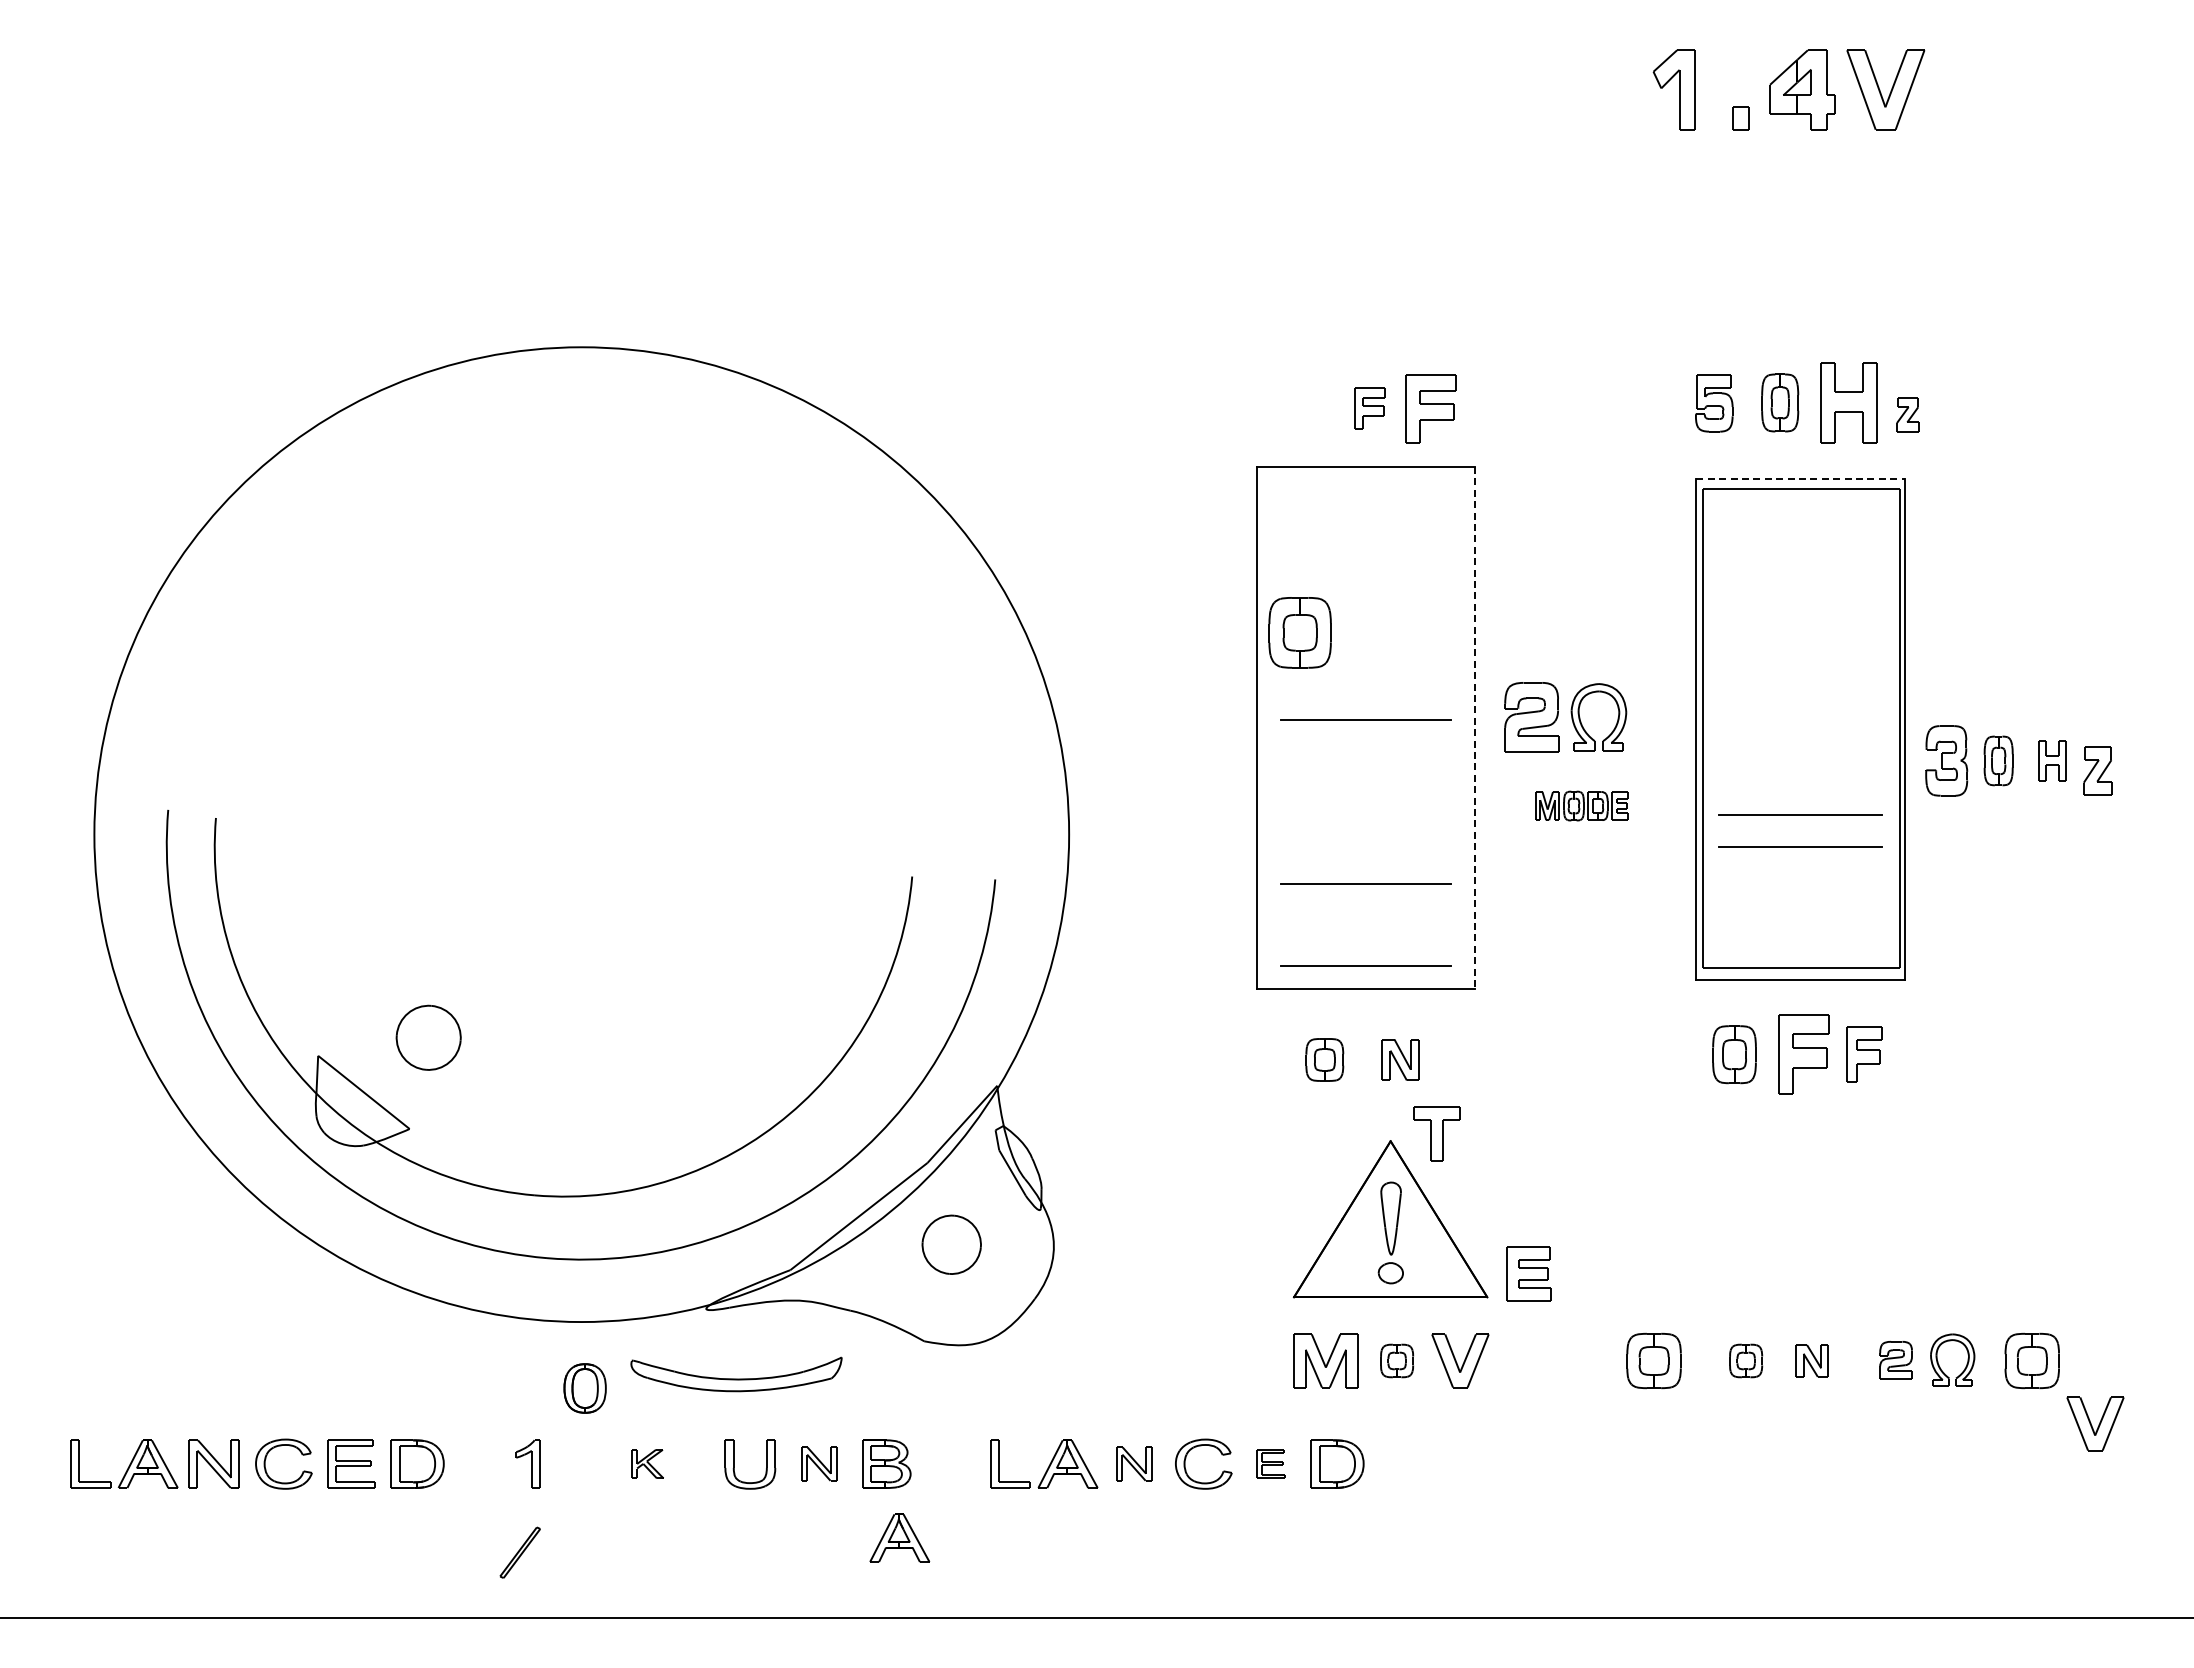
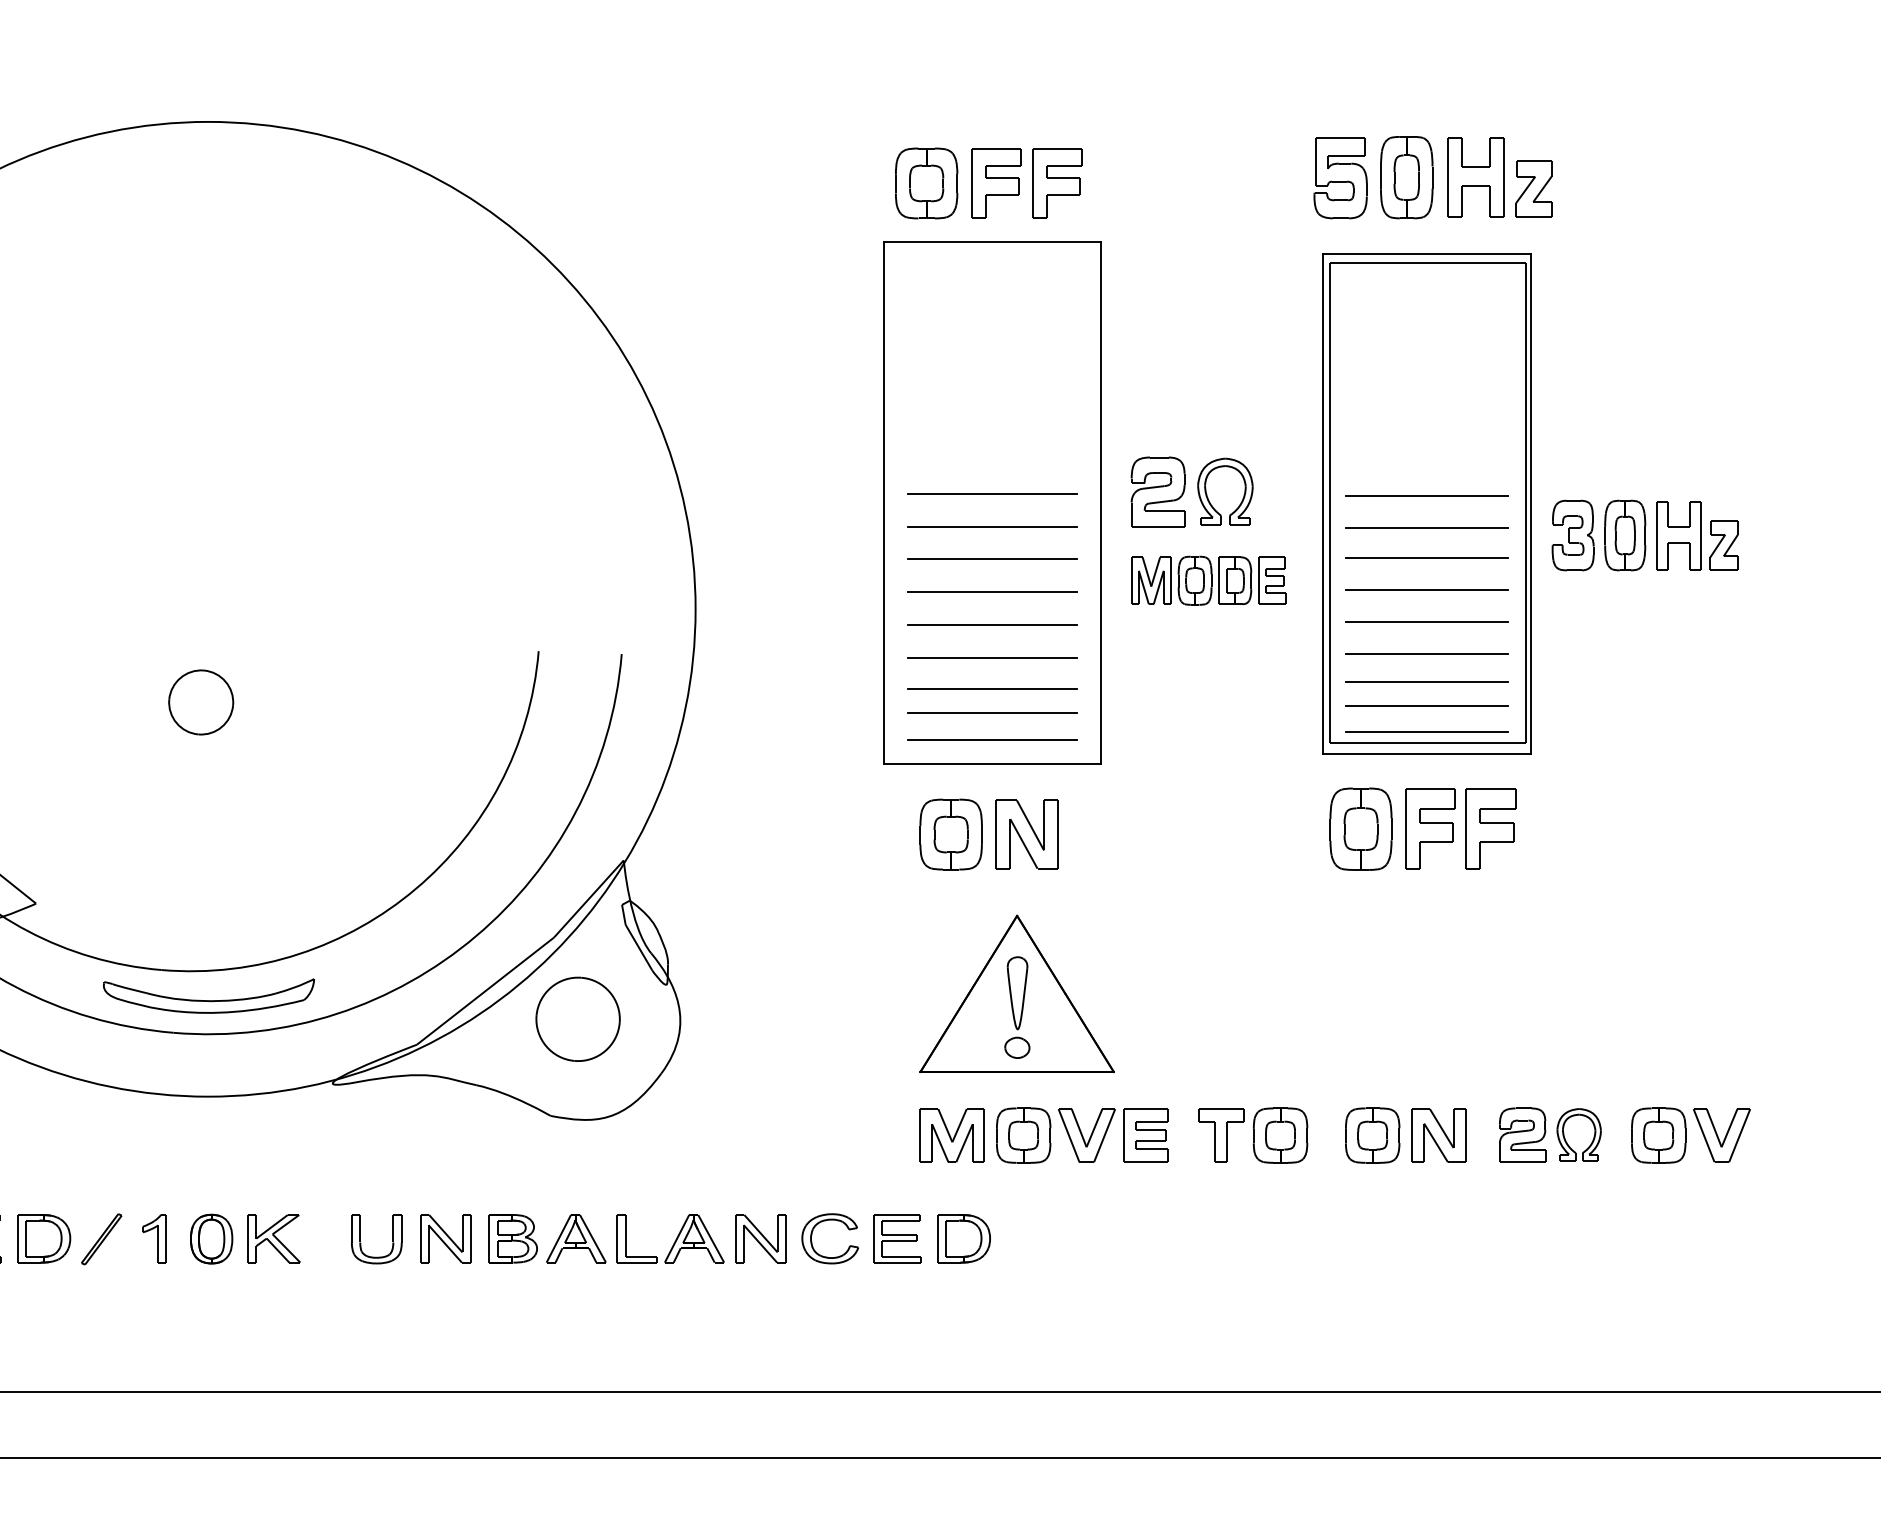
part: (1779, 402) -> (1405, 177), size x1.43
part: (1714, 403) -> (1340, 178), size x1.43
part: (1369, 408) -> (995, 183), size x1.67
part: (1907, 414) -> (1533, 189), size x1.67
line: (1801, 479) -> (1427, 254), dashed -> solid
part: (1299, 632) -> (925, 183), moved
line: (1800, 721) -> (1426, 496), added
line: (1474, 728) -> (1100, 503), dashed -> solid
line: (1365, 752) -> (991, 527), added
line: (1800, 753) -> (1426, 528), added
part: (1998, 760) -> (1624, 535), size x1.43
part: (2052, 760) -> (1678, 535), size x1.67
line: (1800, 783) -> (1426, 558), added
line: (1365, 784) -> (991, 559), added
part: (1581, 805) -> (1207, 580), size x1.67
line: (1365, 817) -> (991, 592), added
line: (1365, 850) -> (991, 625), added
line: (1800, 878) -> (1426, 653), added
line: (1800, 907) -> (1426, 682), added
line: (1365, 913) -> (991, 688), added
line: (1800, 931) -> (1426, 706), added
line: (1365, 938) -> (991, 713), added
line: (1800, 957) -> (1426, 732), added
part: (428, 1037) -> (200, 702), moved
part: (1734, 1054) -> (1360, 829), size x1.43
part: (1864, 1054) -> (1490, 829), size x1.43
part: (1324, 1059) -> (950, 834), size x1.67
part: (1400, 1059) -> (1026, 834), size x1.67
part: (1436, 1133) -> (1220, 1135), moved
part: (951, 1244) -> (577, 1019), size x1.43
part: (1528, 1273) -> (1145, 1135), moved
part: (1396, 1360) -> (1022, 1135), size x1.67
part: (1745, 1360) -> (1371, 1135), size x1.67
part: (1812, 1360) -> (1438, 1135), size x1.67
part: (1895, 1360) -> (1521, 1135), size x1.43
part: (736, 1374) -> (208, 996), moved
part: (584, 1388) -> (210, 1239), moved
part: (2095, 1423) -> (1721, 1135), moved
part: (647, 1463) -> (273, 1238), size x1.67
part: (818, 1463) -> (444, 1238), size x1.43
part: (1133, 1463) -> (759, 1238), size x1.43
part: (1270, 1463) -> (896, 1238), size x1.67
part: (899, 1537) -> (575, 1238), moved
part: (519, 1552) -> (100, 1239), moved

